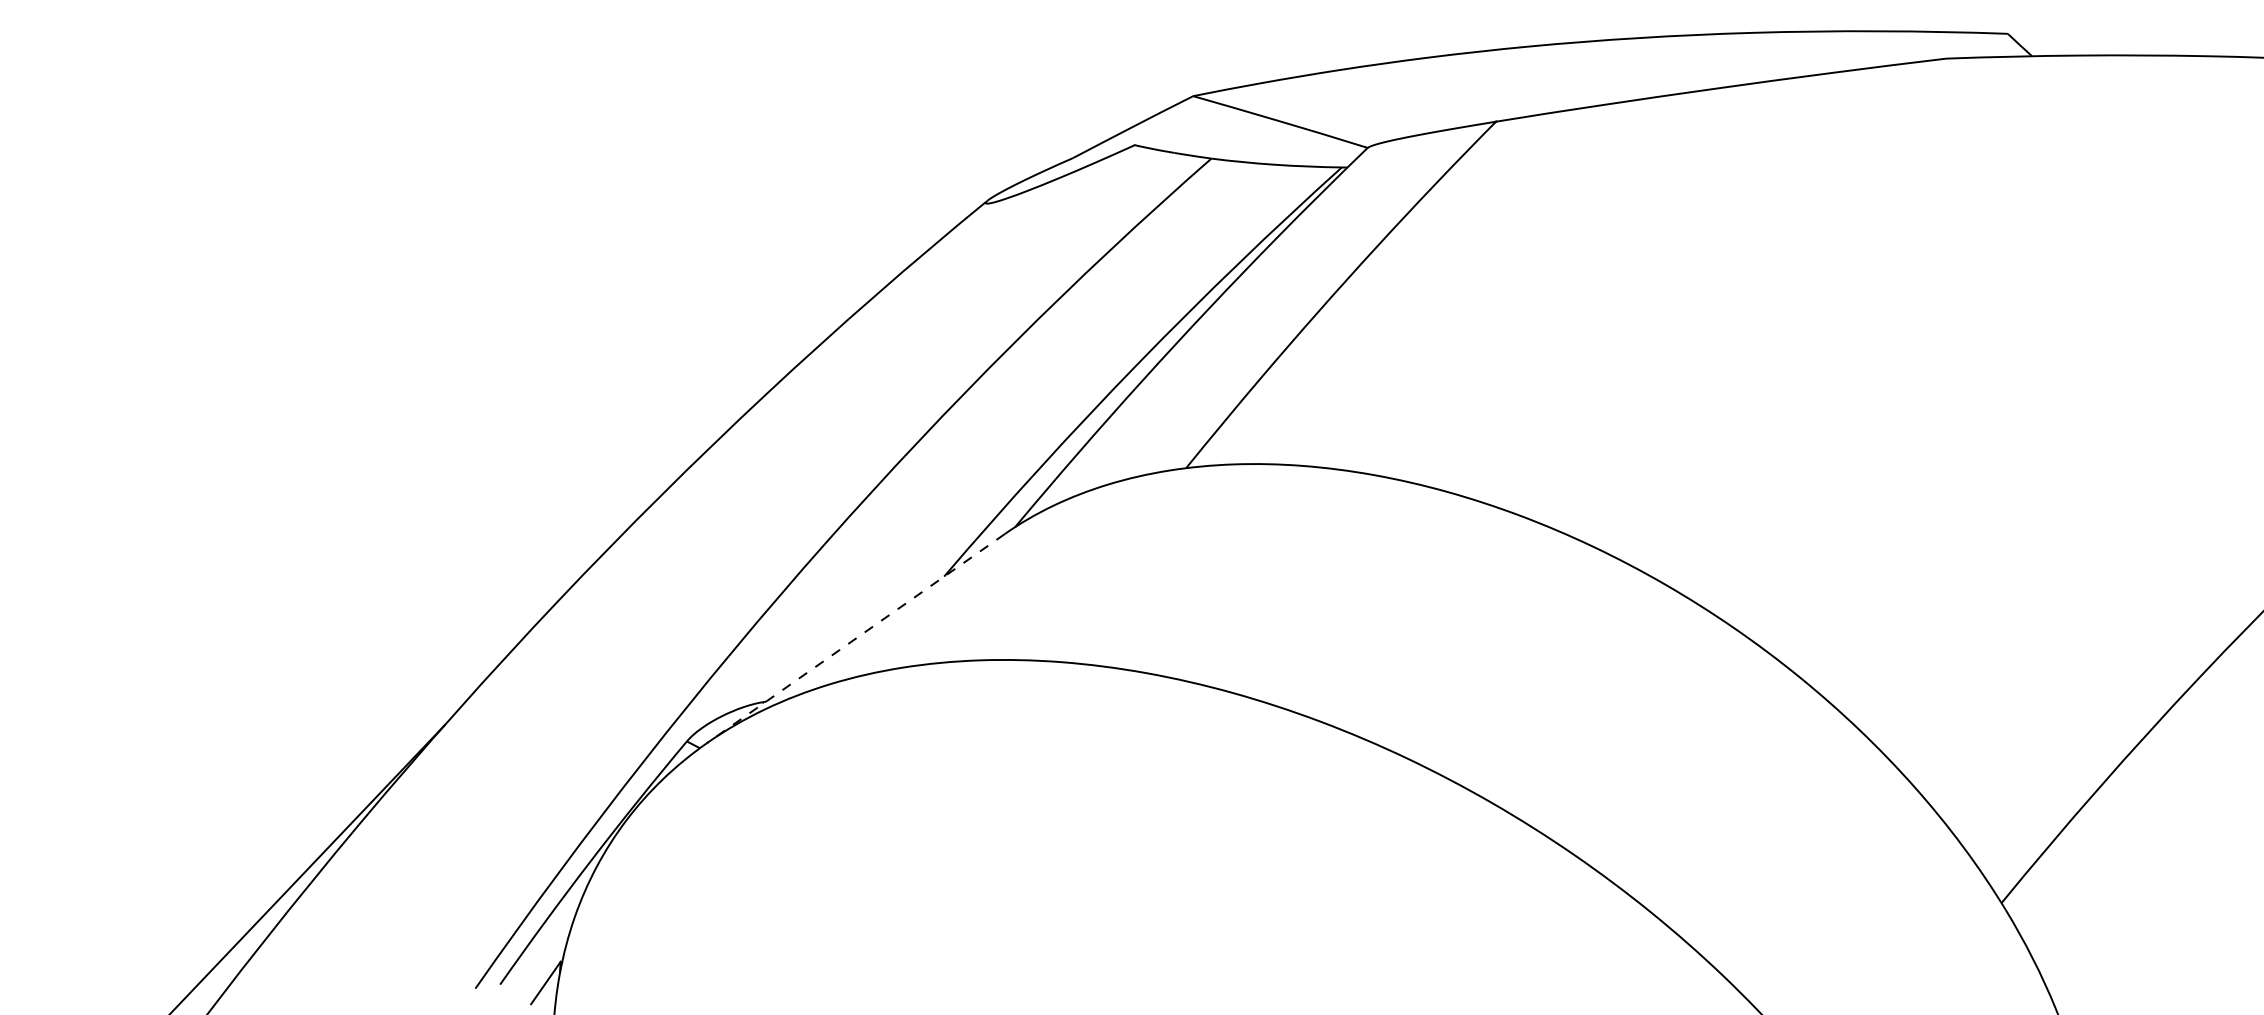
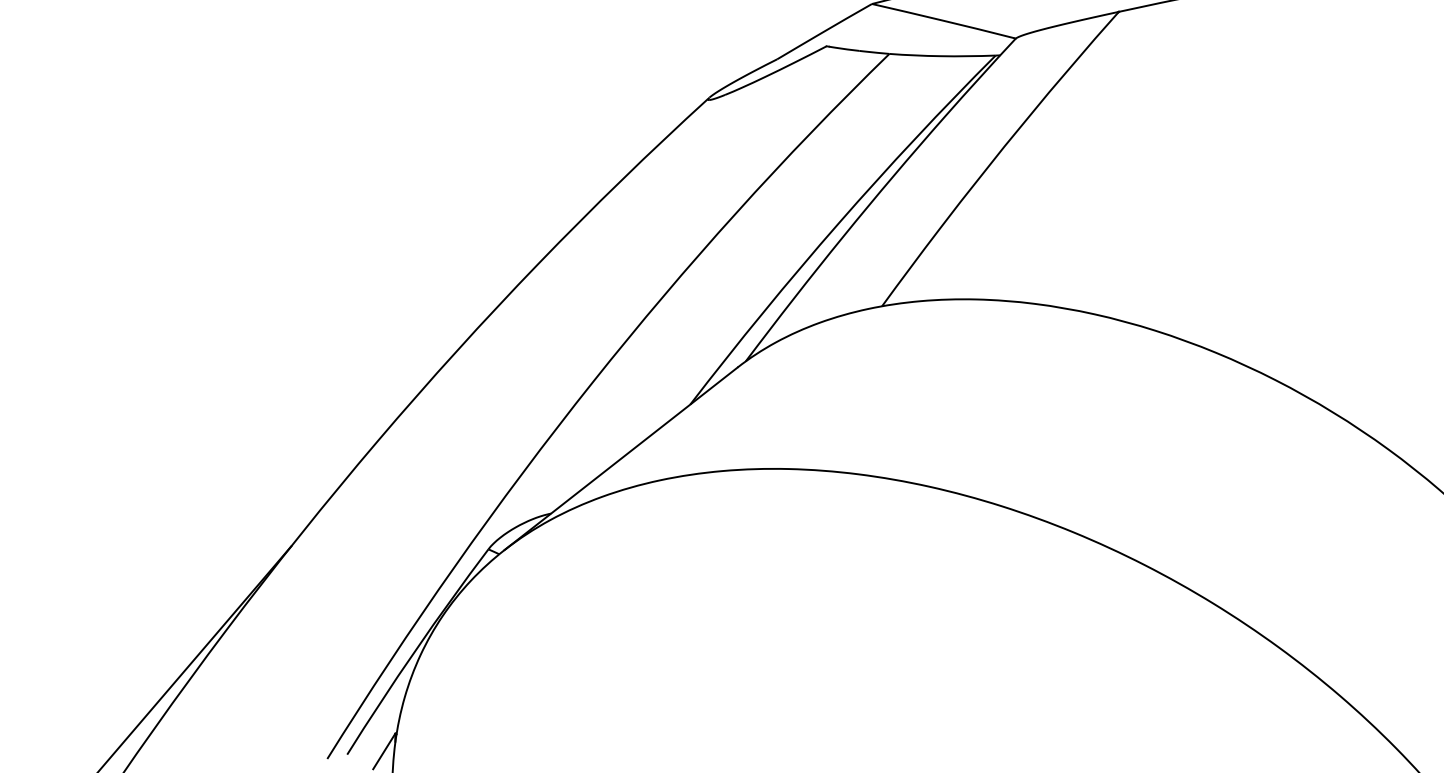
line: (855, 639) -> (620, 459), dashed -> solid

